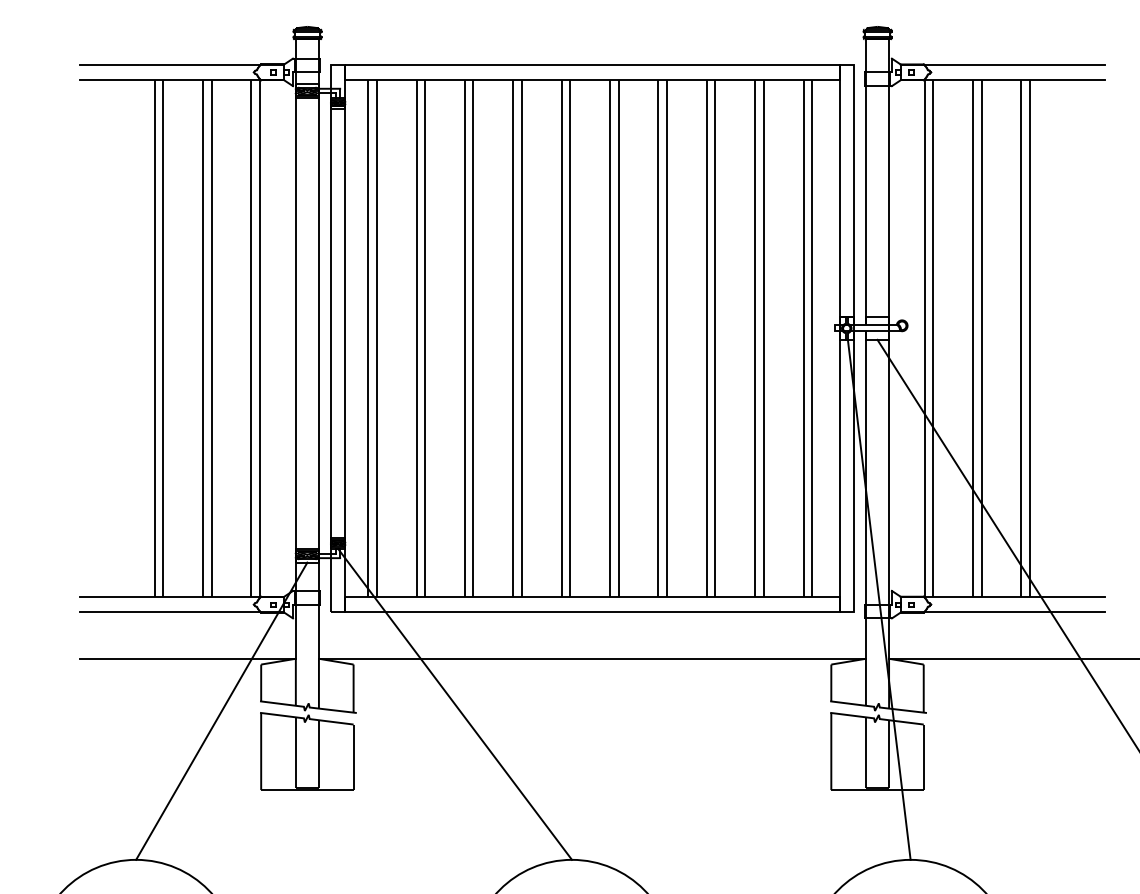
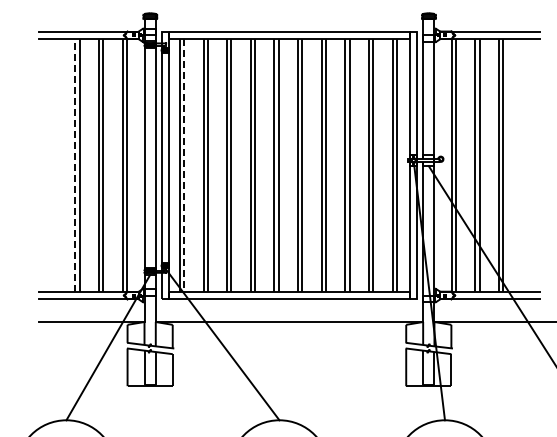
line: (154, 338) -> (75, 165), solid -> dashed
line: (377, 338) -> (184, 165), solid -> dashed

